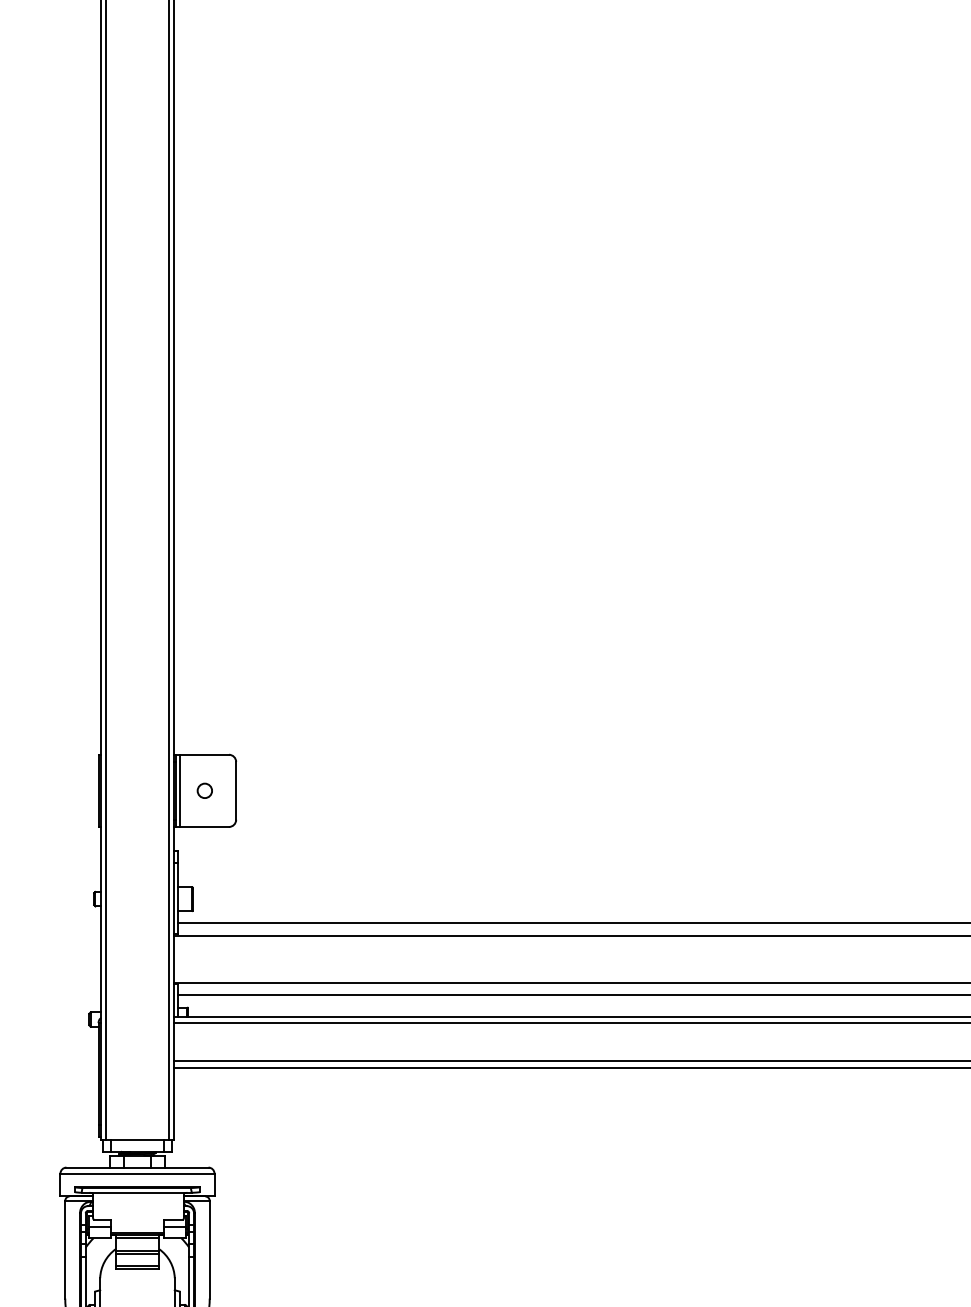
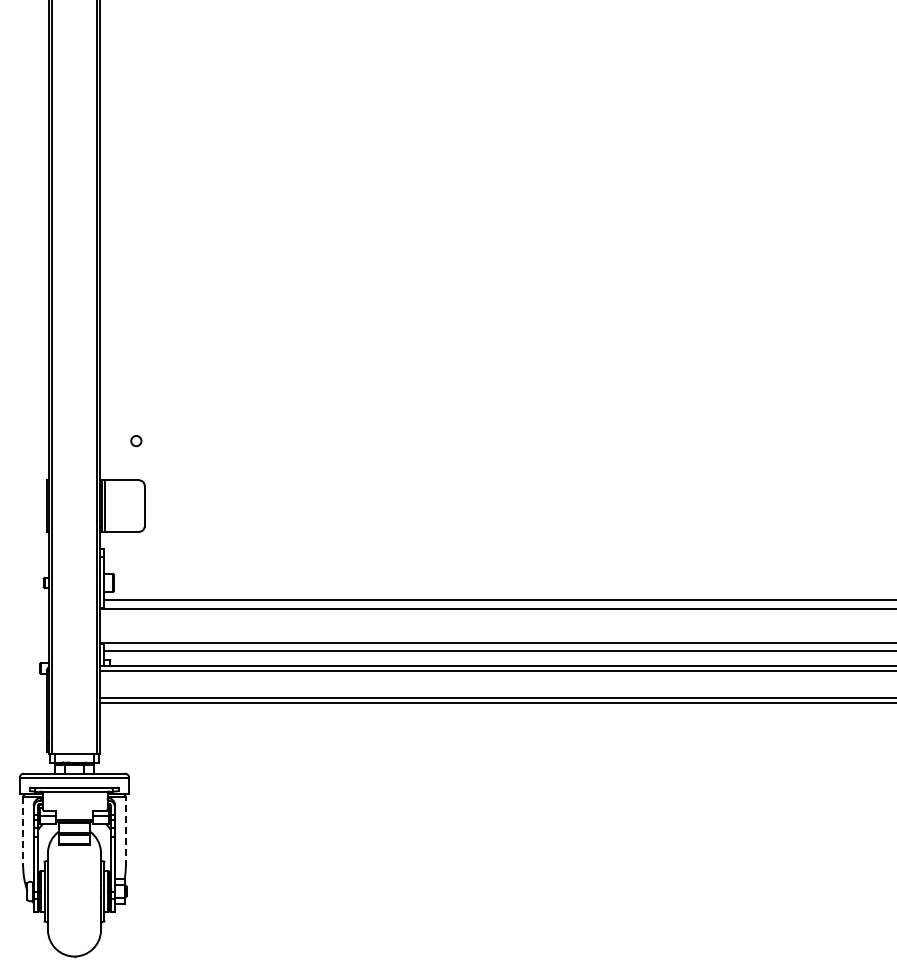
circle: (205, 791) -> (136, 441), moved
line: (65, 1249) -> (23, 831), solid -> dashed
line: (209, 1249) -> (125, 831), solid -> dashed

